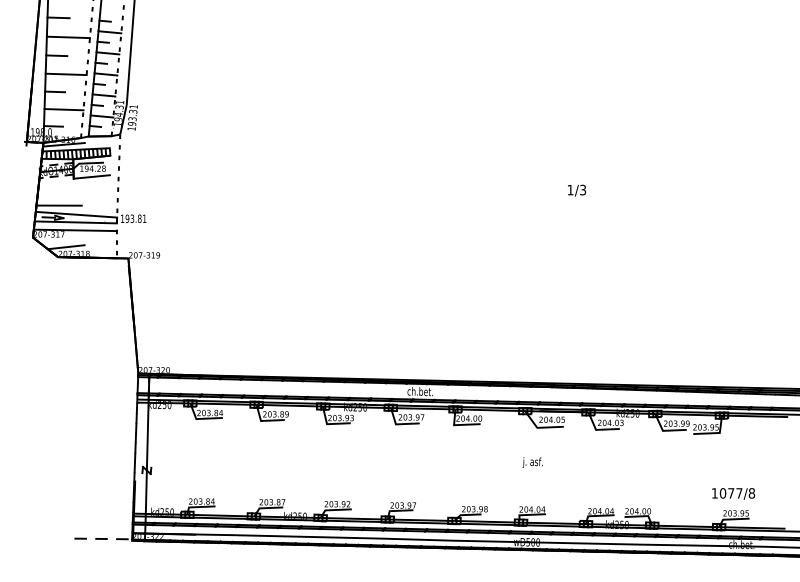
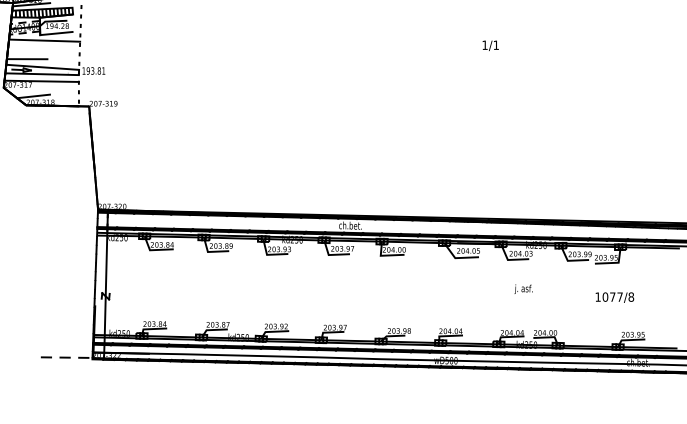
line: (78, 184) -> (44, 40), added
text: (583, 189) -> (496, 44), 1/3 -> 1/1
text: (532, 462) -> (523, 289), moved
text: (733, 493) -> (614, 297), moved

